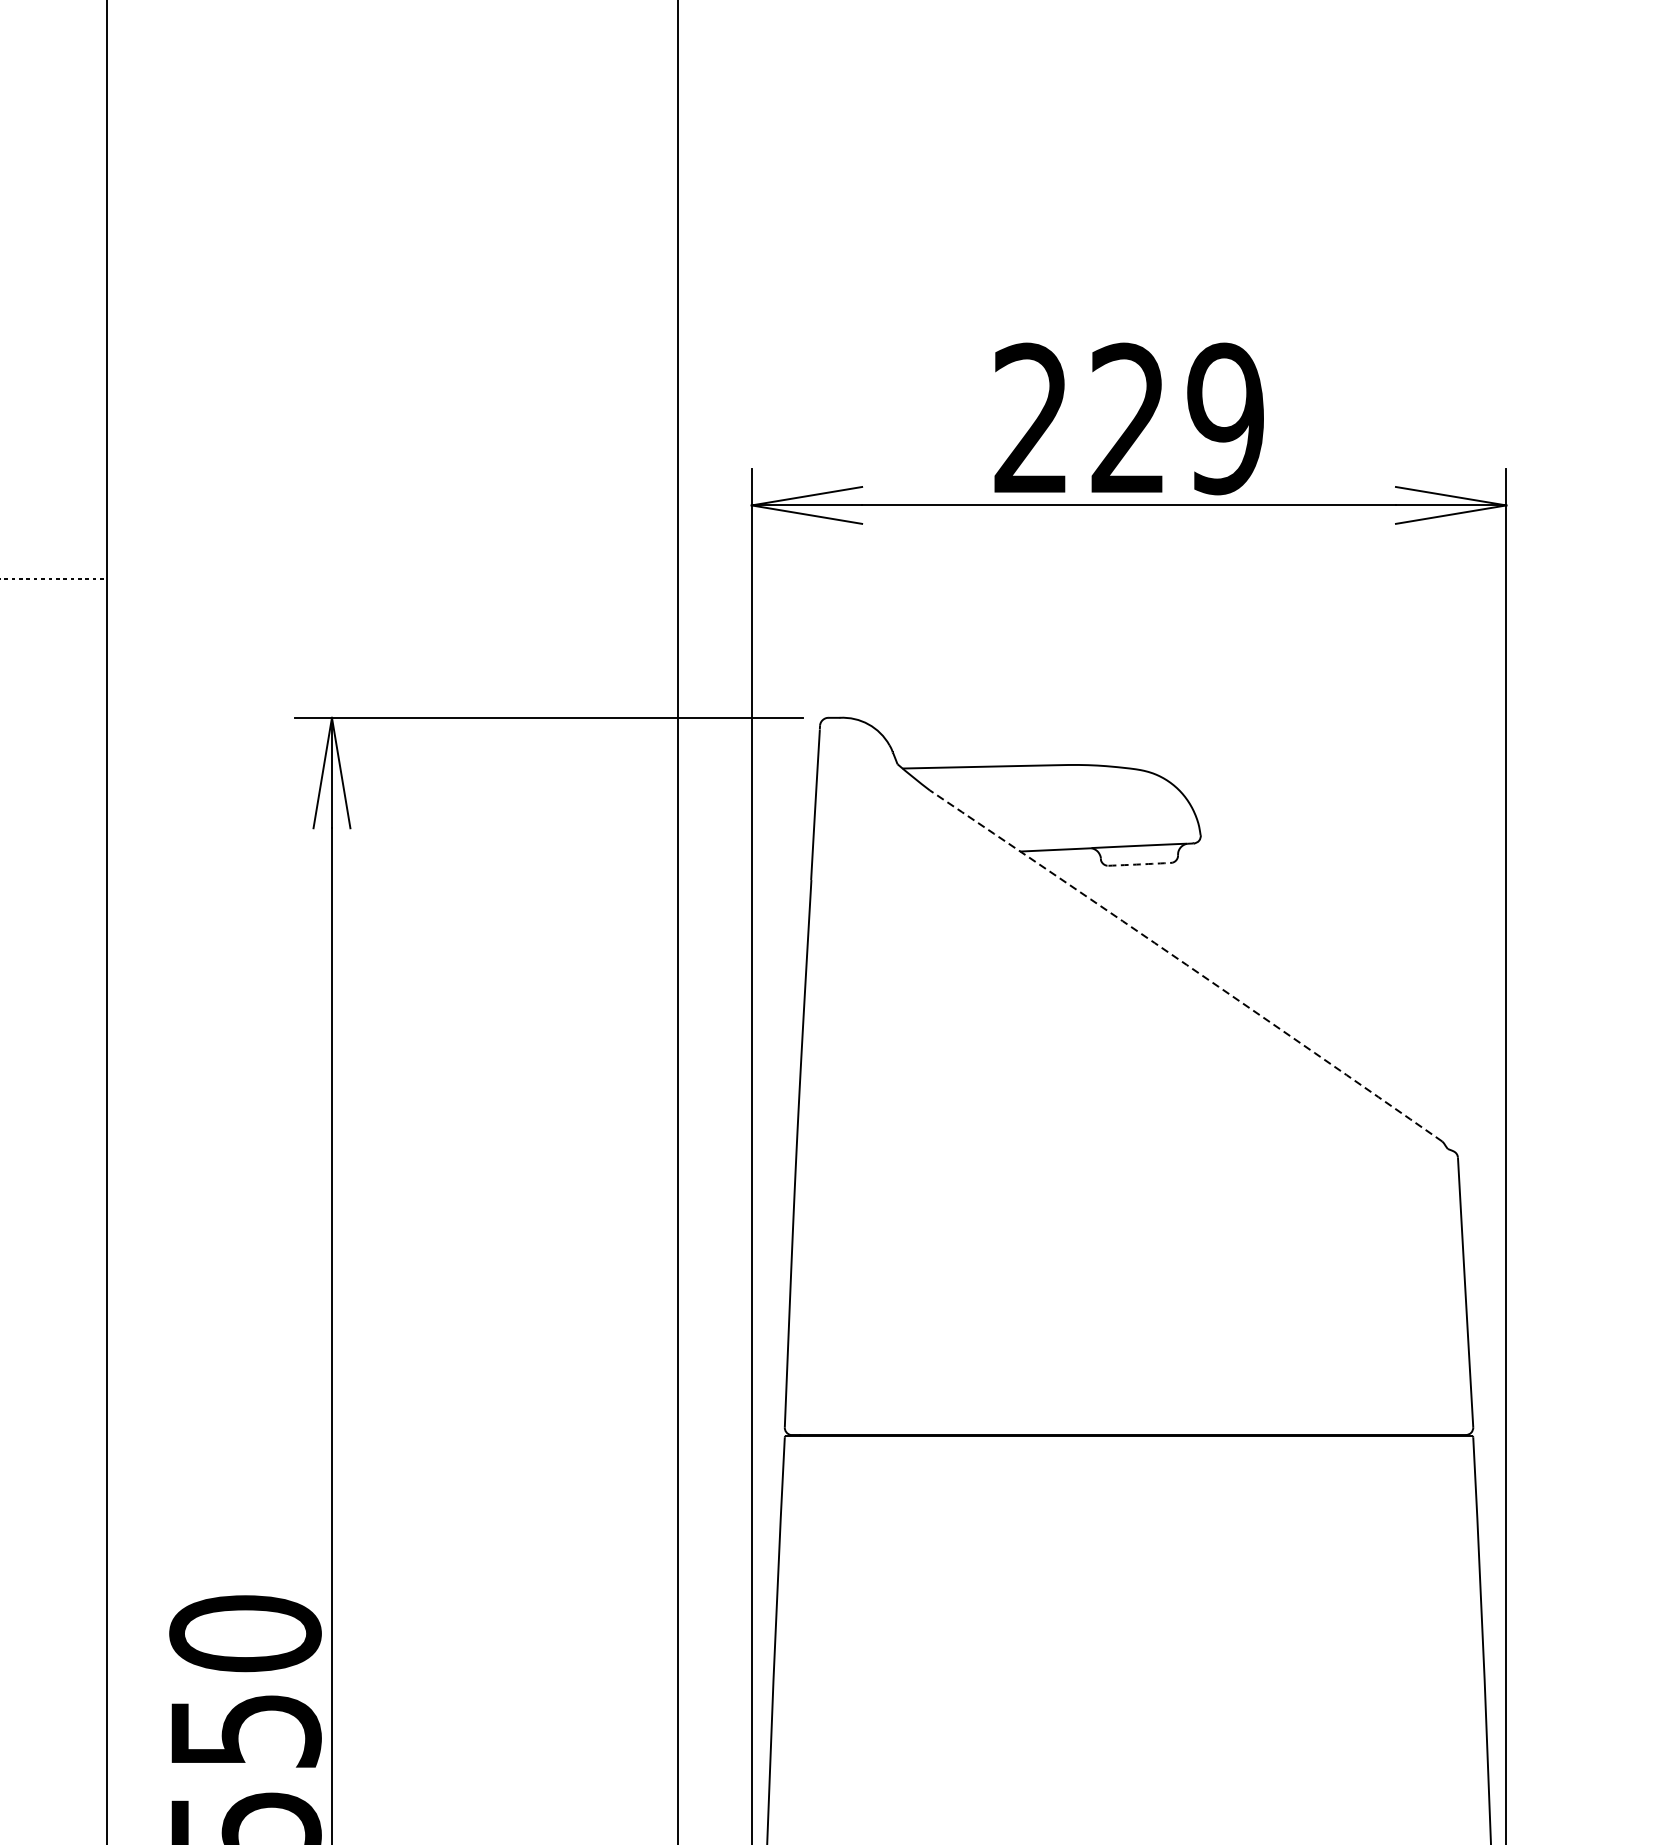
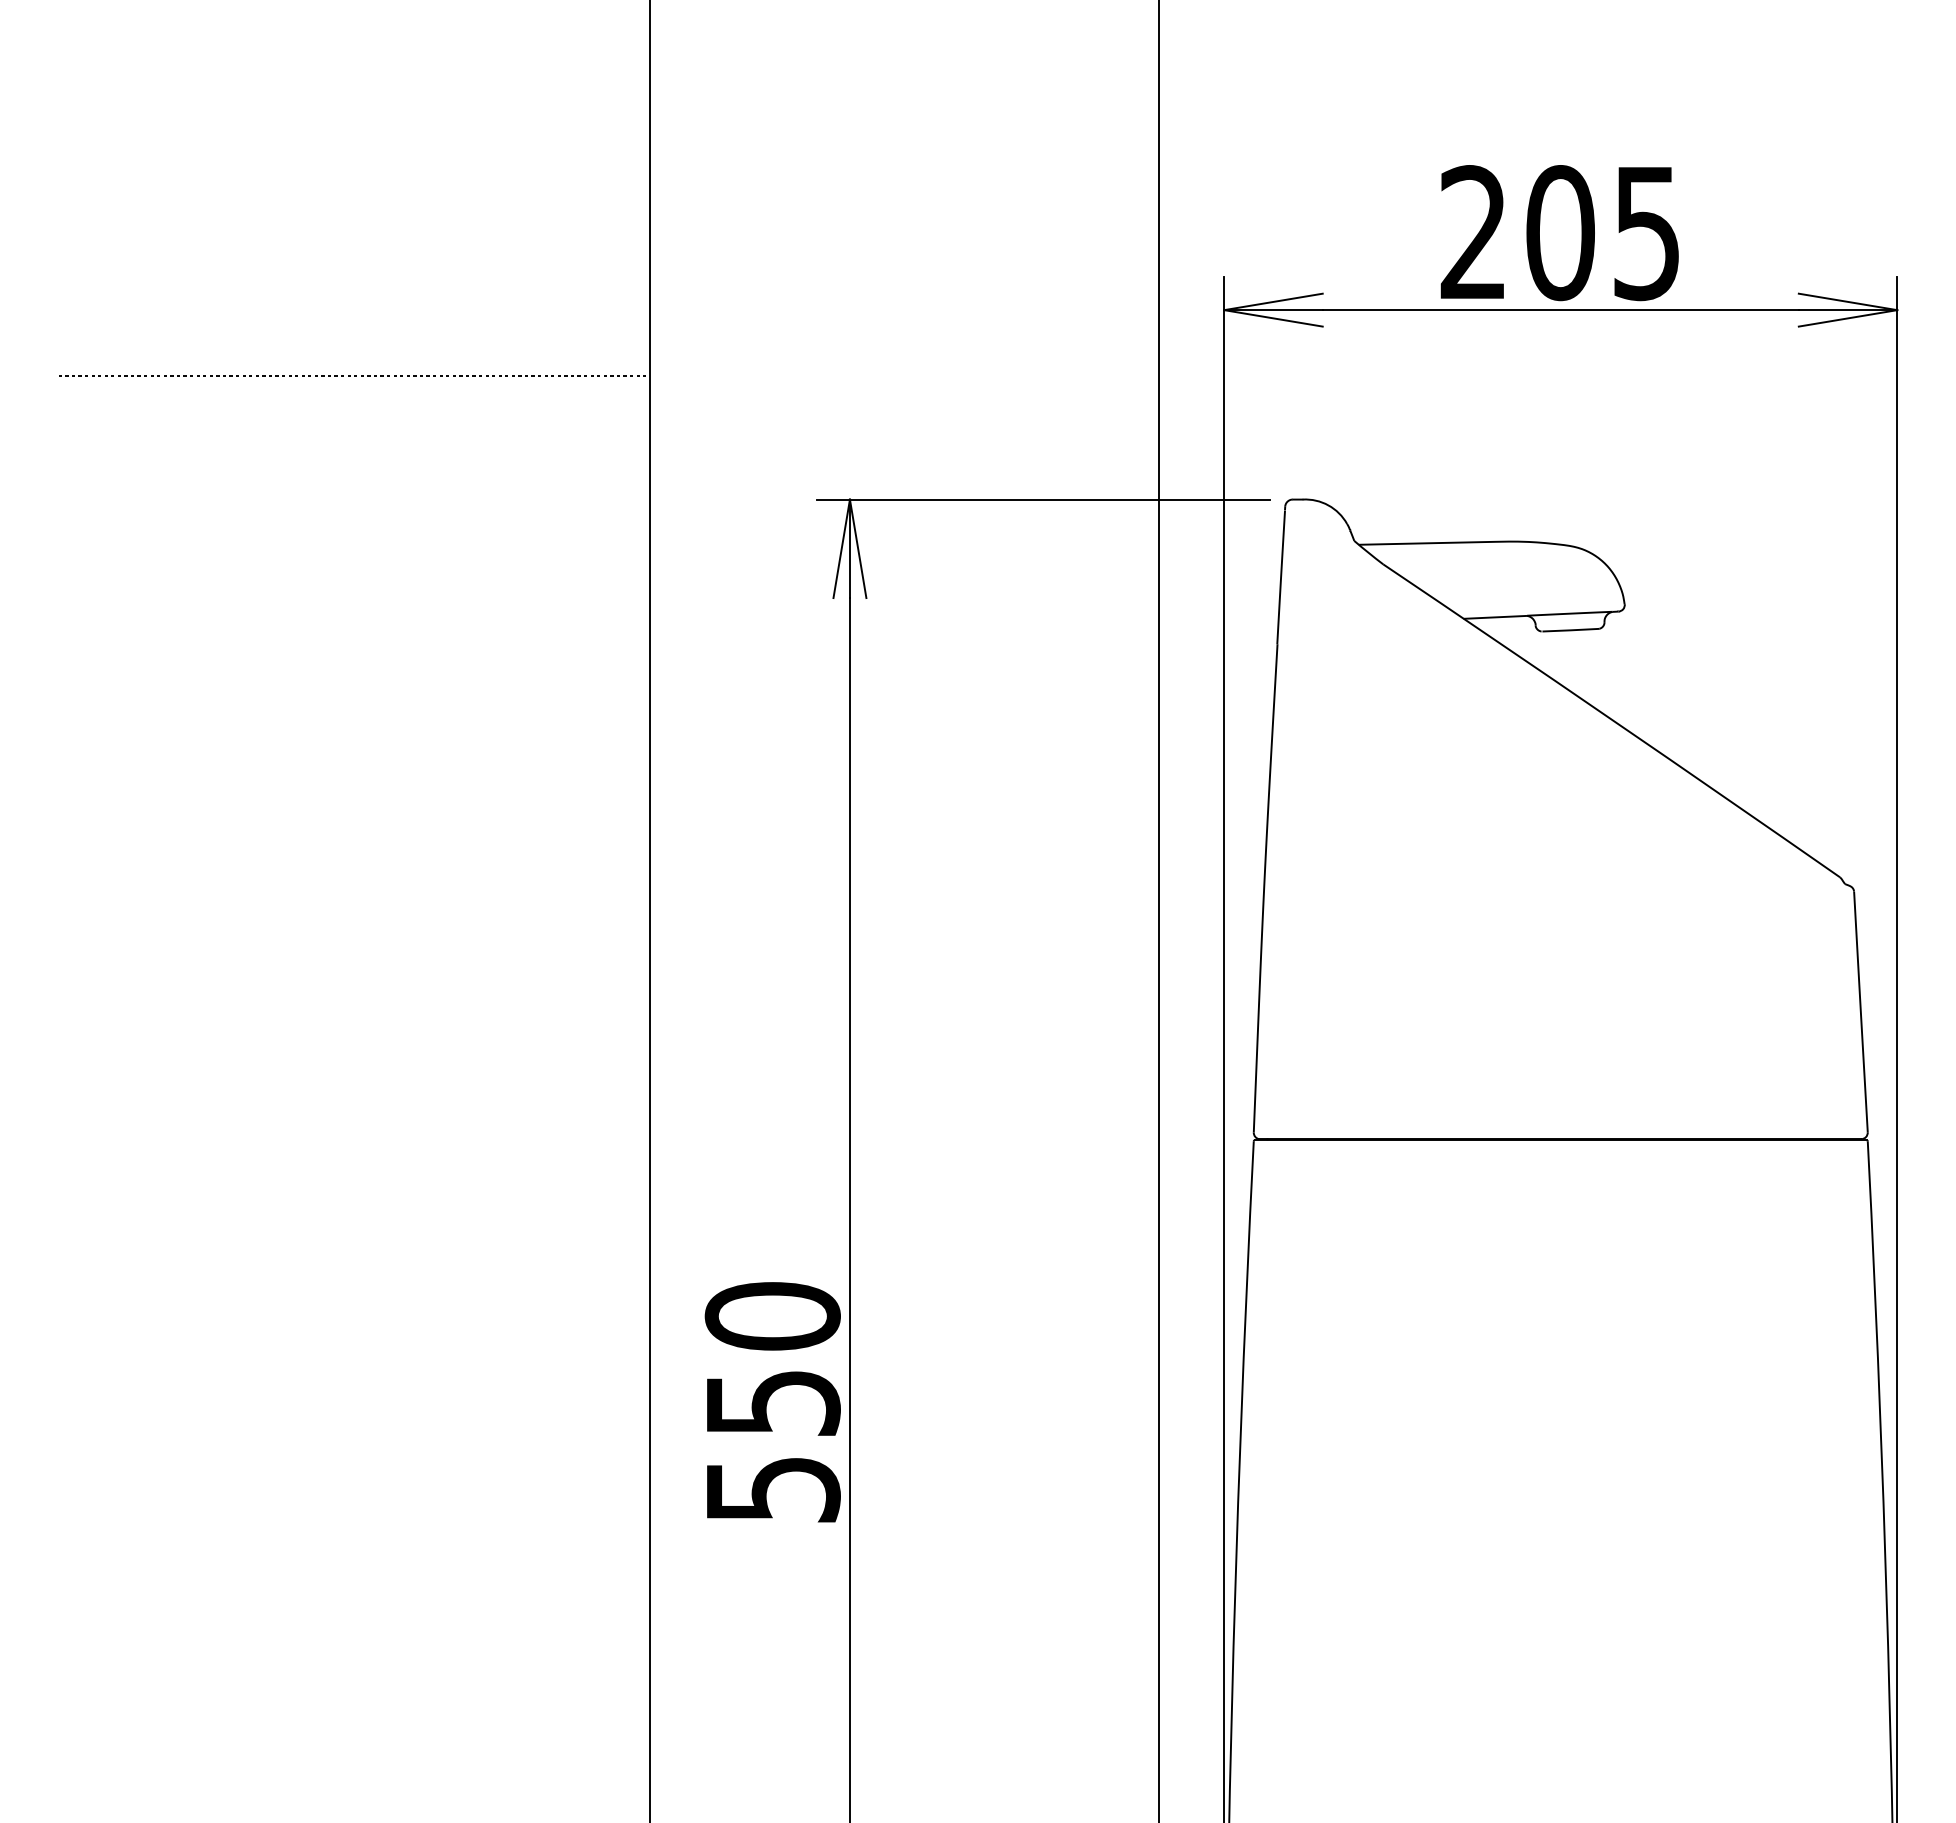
text: (1176, 419) -> (1603, 233), 229 -> 205
arc: (1139, 864) -> (1570, 630), dashed -> solid
arc: (1187, 964) -> (1612, 719), dashed -> solid

